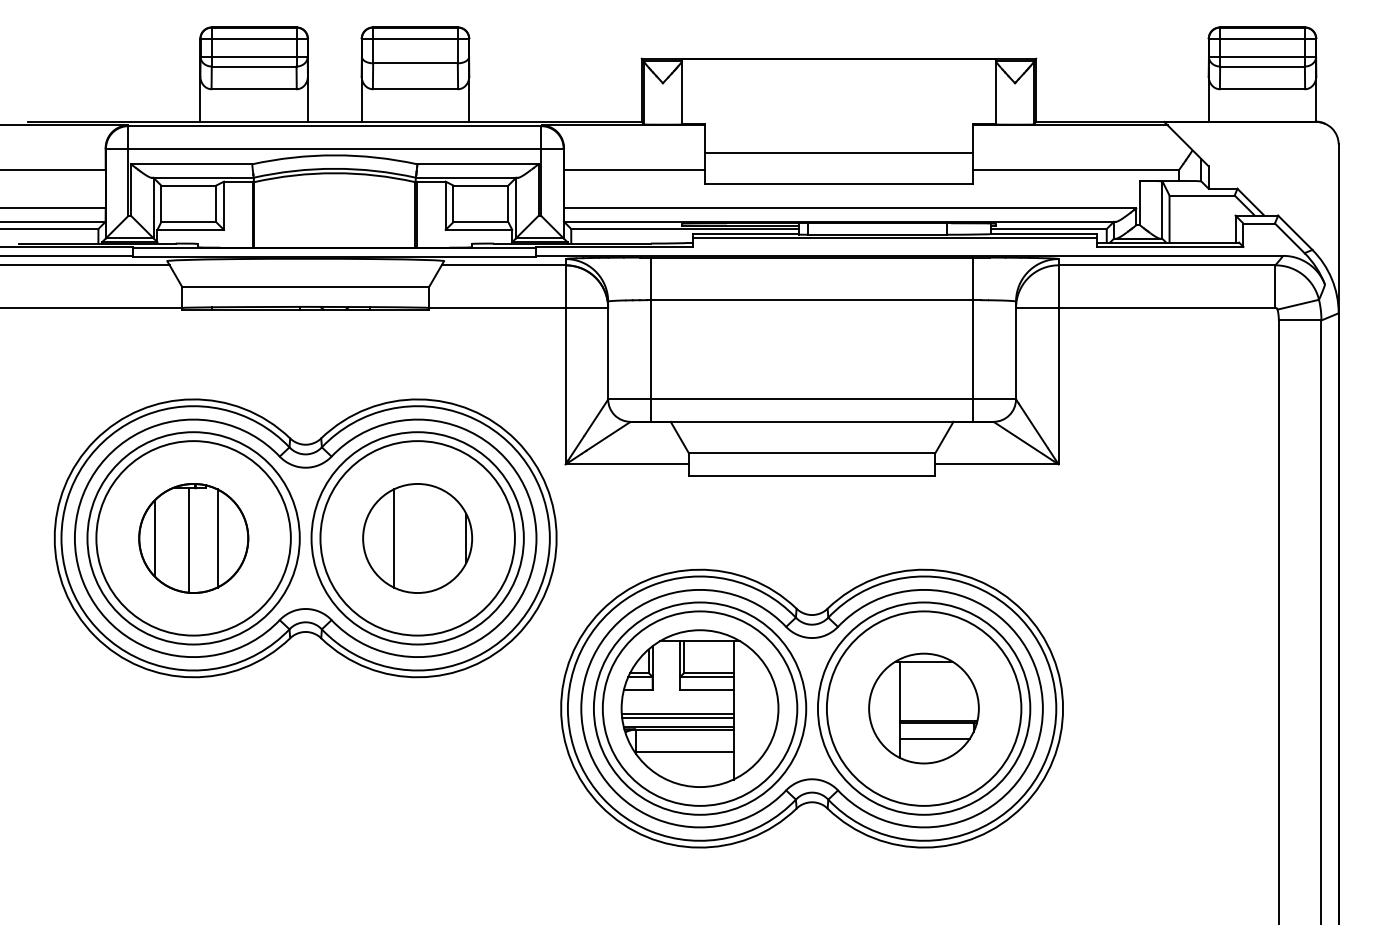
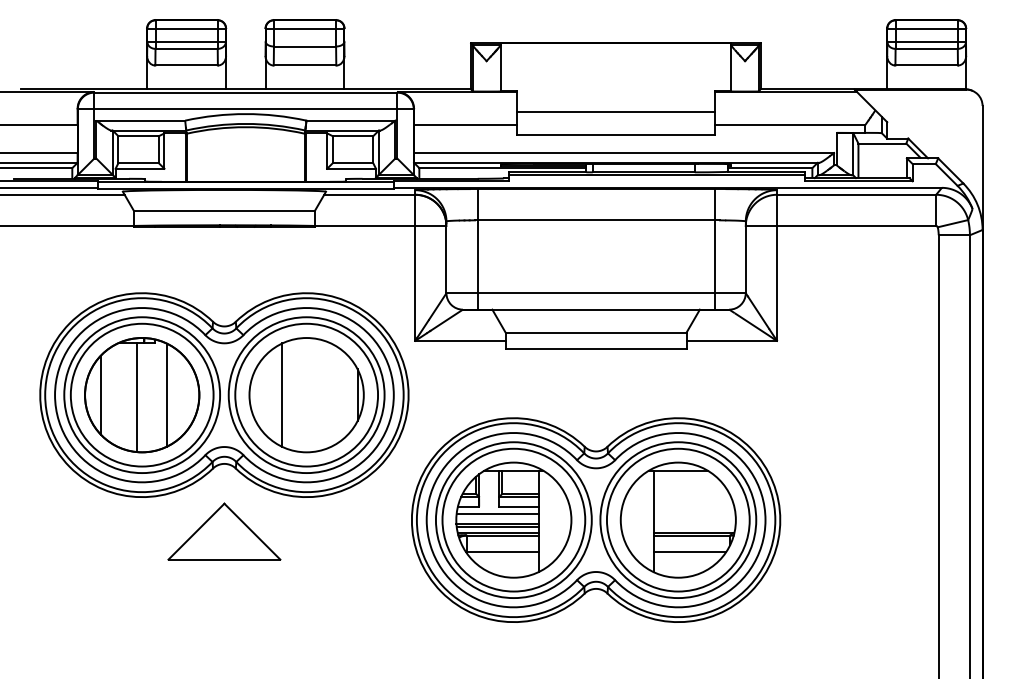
part: (194, 538) -> (142, 395), size x1.43
part: (417, 538) -> (306, 395), size x1.43
line: (677, 699) -> (497, 513), added
part: (922, 707) -> (677, 519), size x1.43
part: (305, 724) -> (224, 531), added

